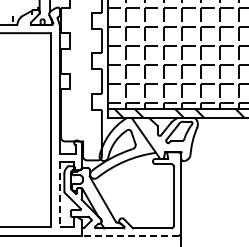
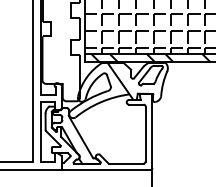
line: (59, 194) -> (41, 132), dashed -> solid
line: (129, 235) -> (105, 170), dashed -> solid

